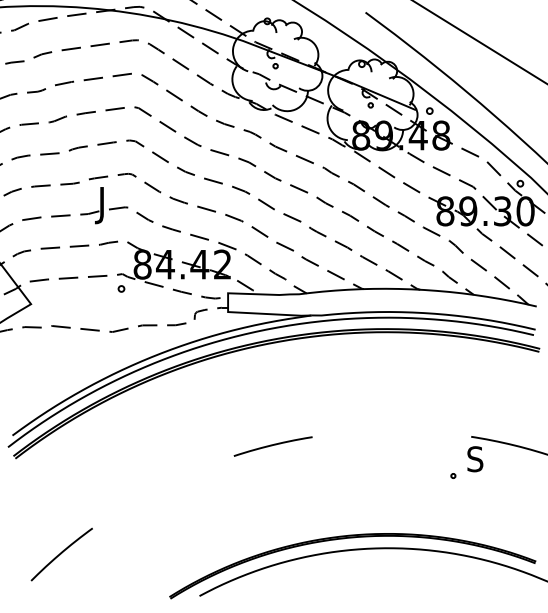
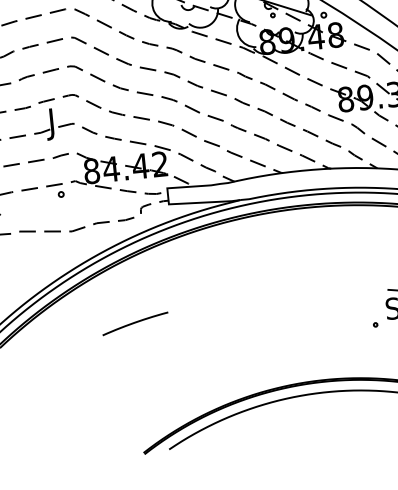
part: (121, 288) -> (61, 194), moved
curve: (272, 446) -> (134, 323), moved
curve: (61, 554) -> (47, 425), removed

